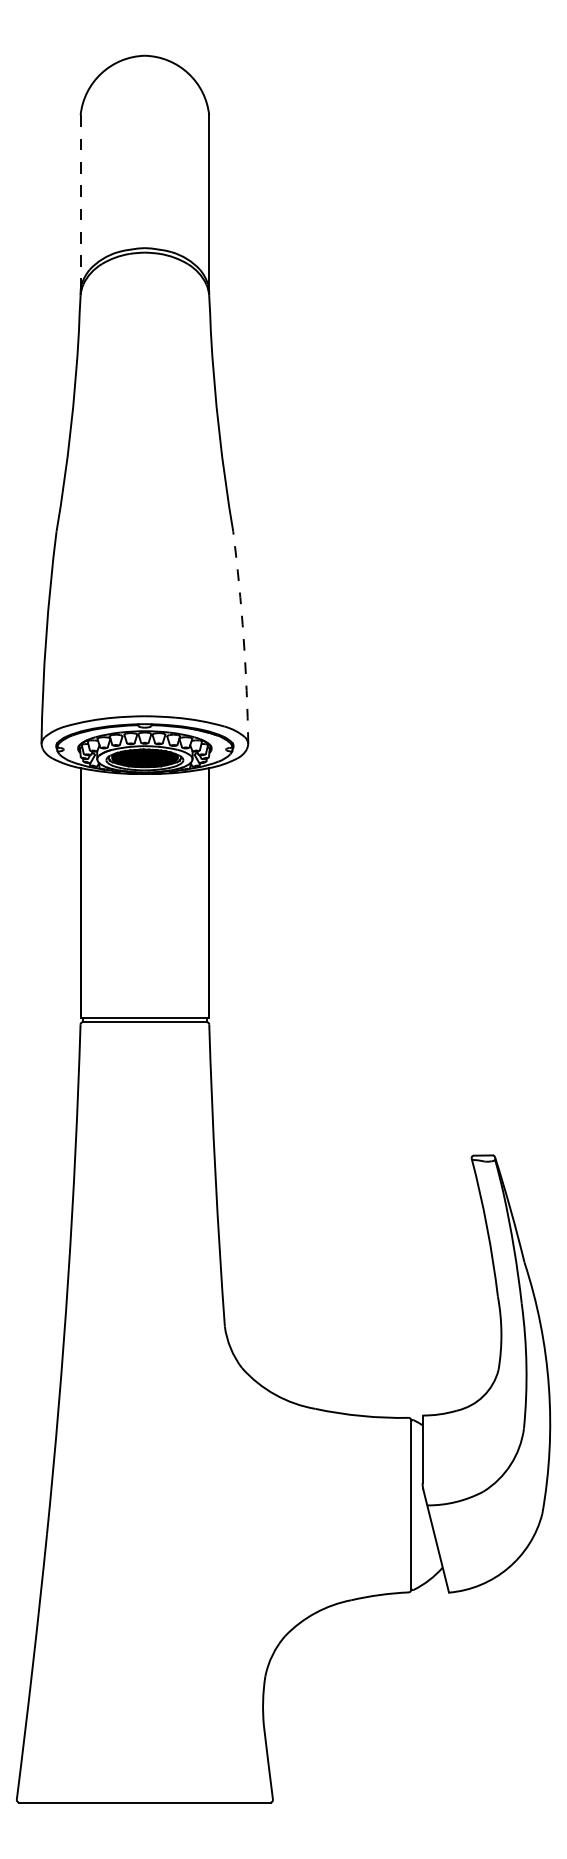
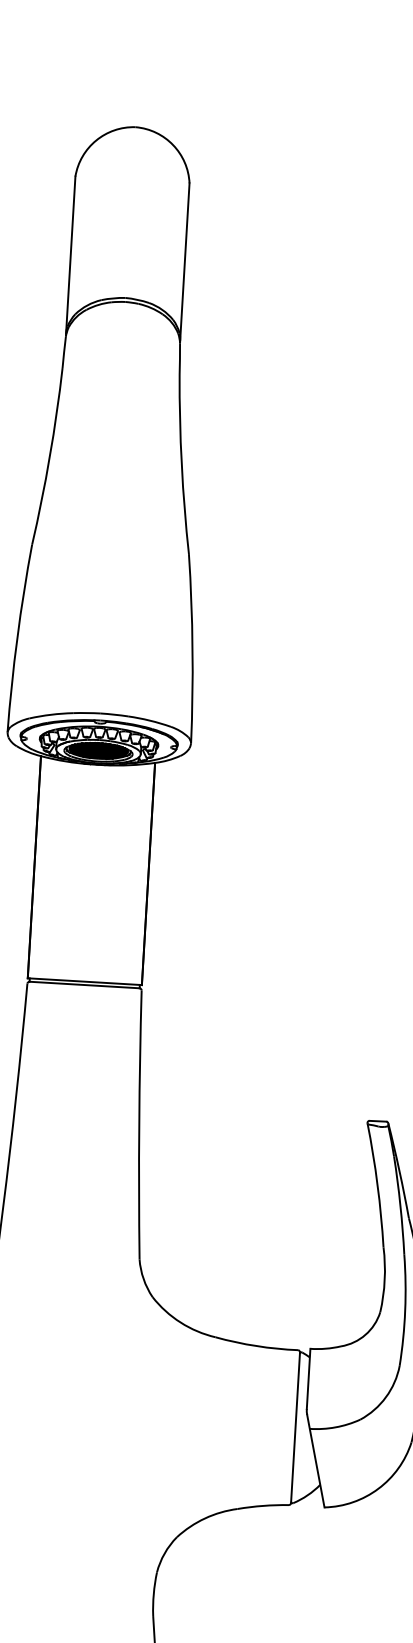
line: (80, 203) -> (70, 254), dashed -> solid
arc: (243, 637) -> (192, 648), dashed -> solid

